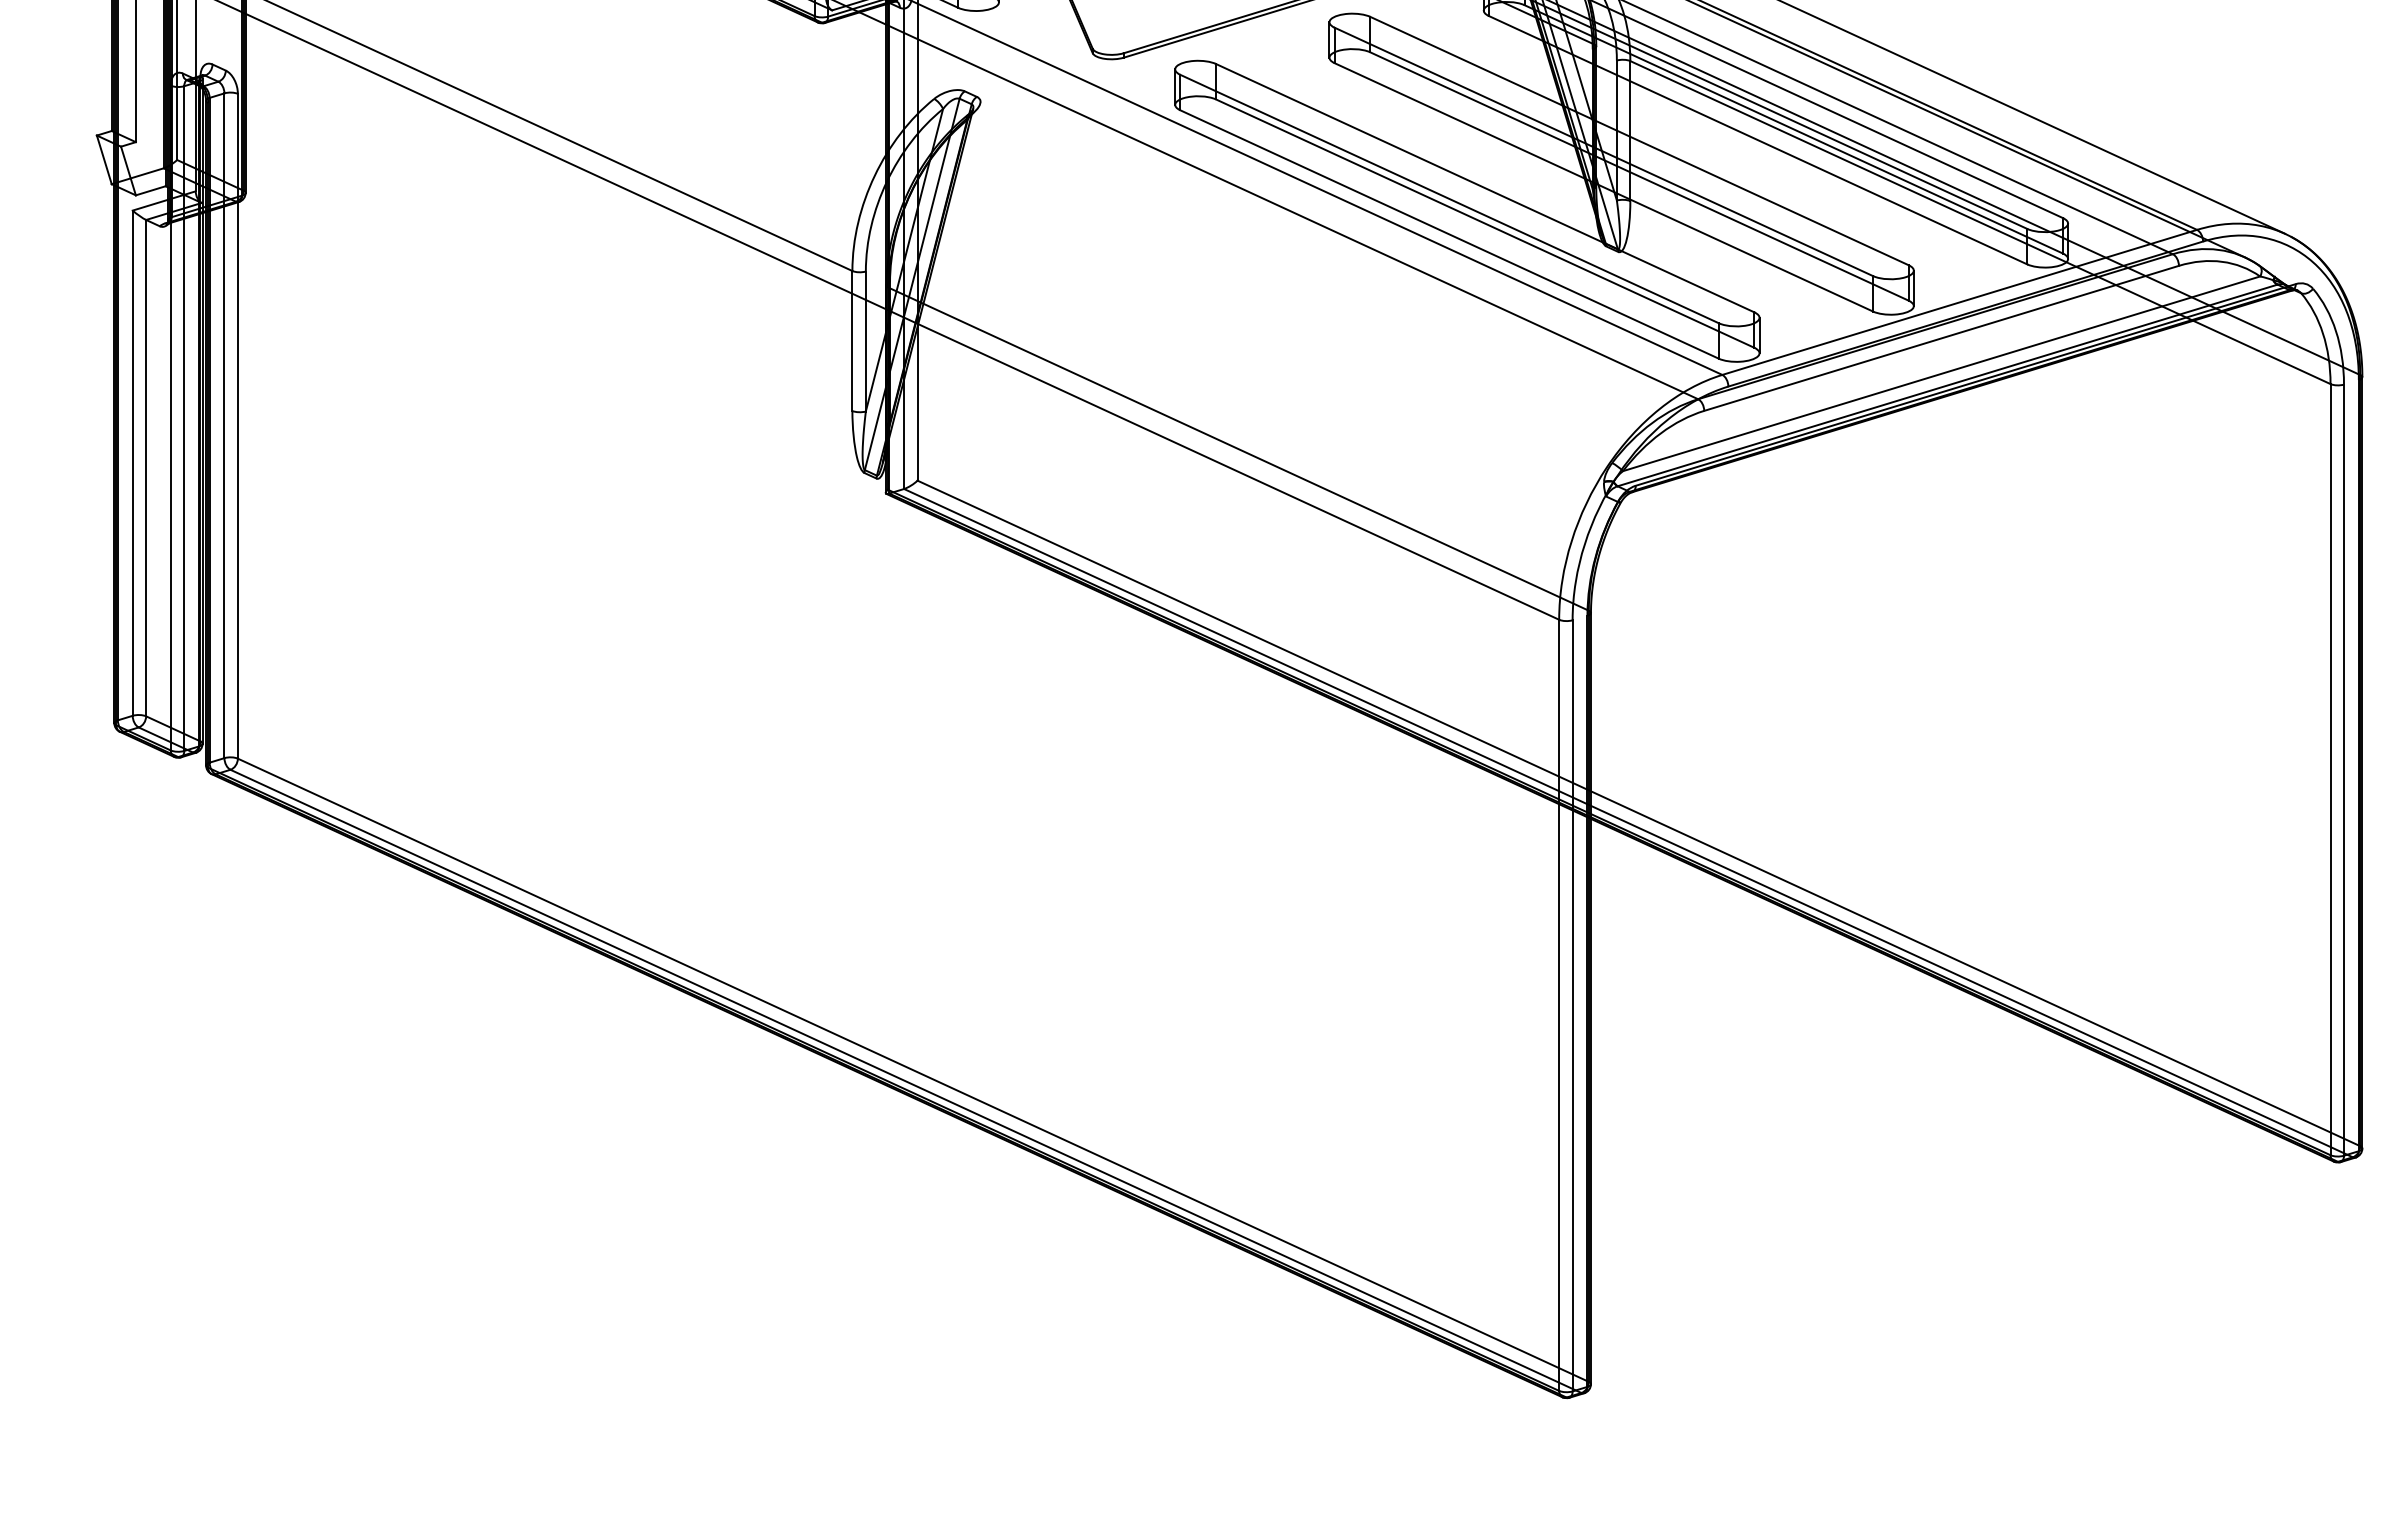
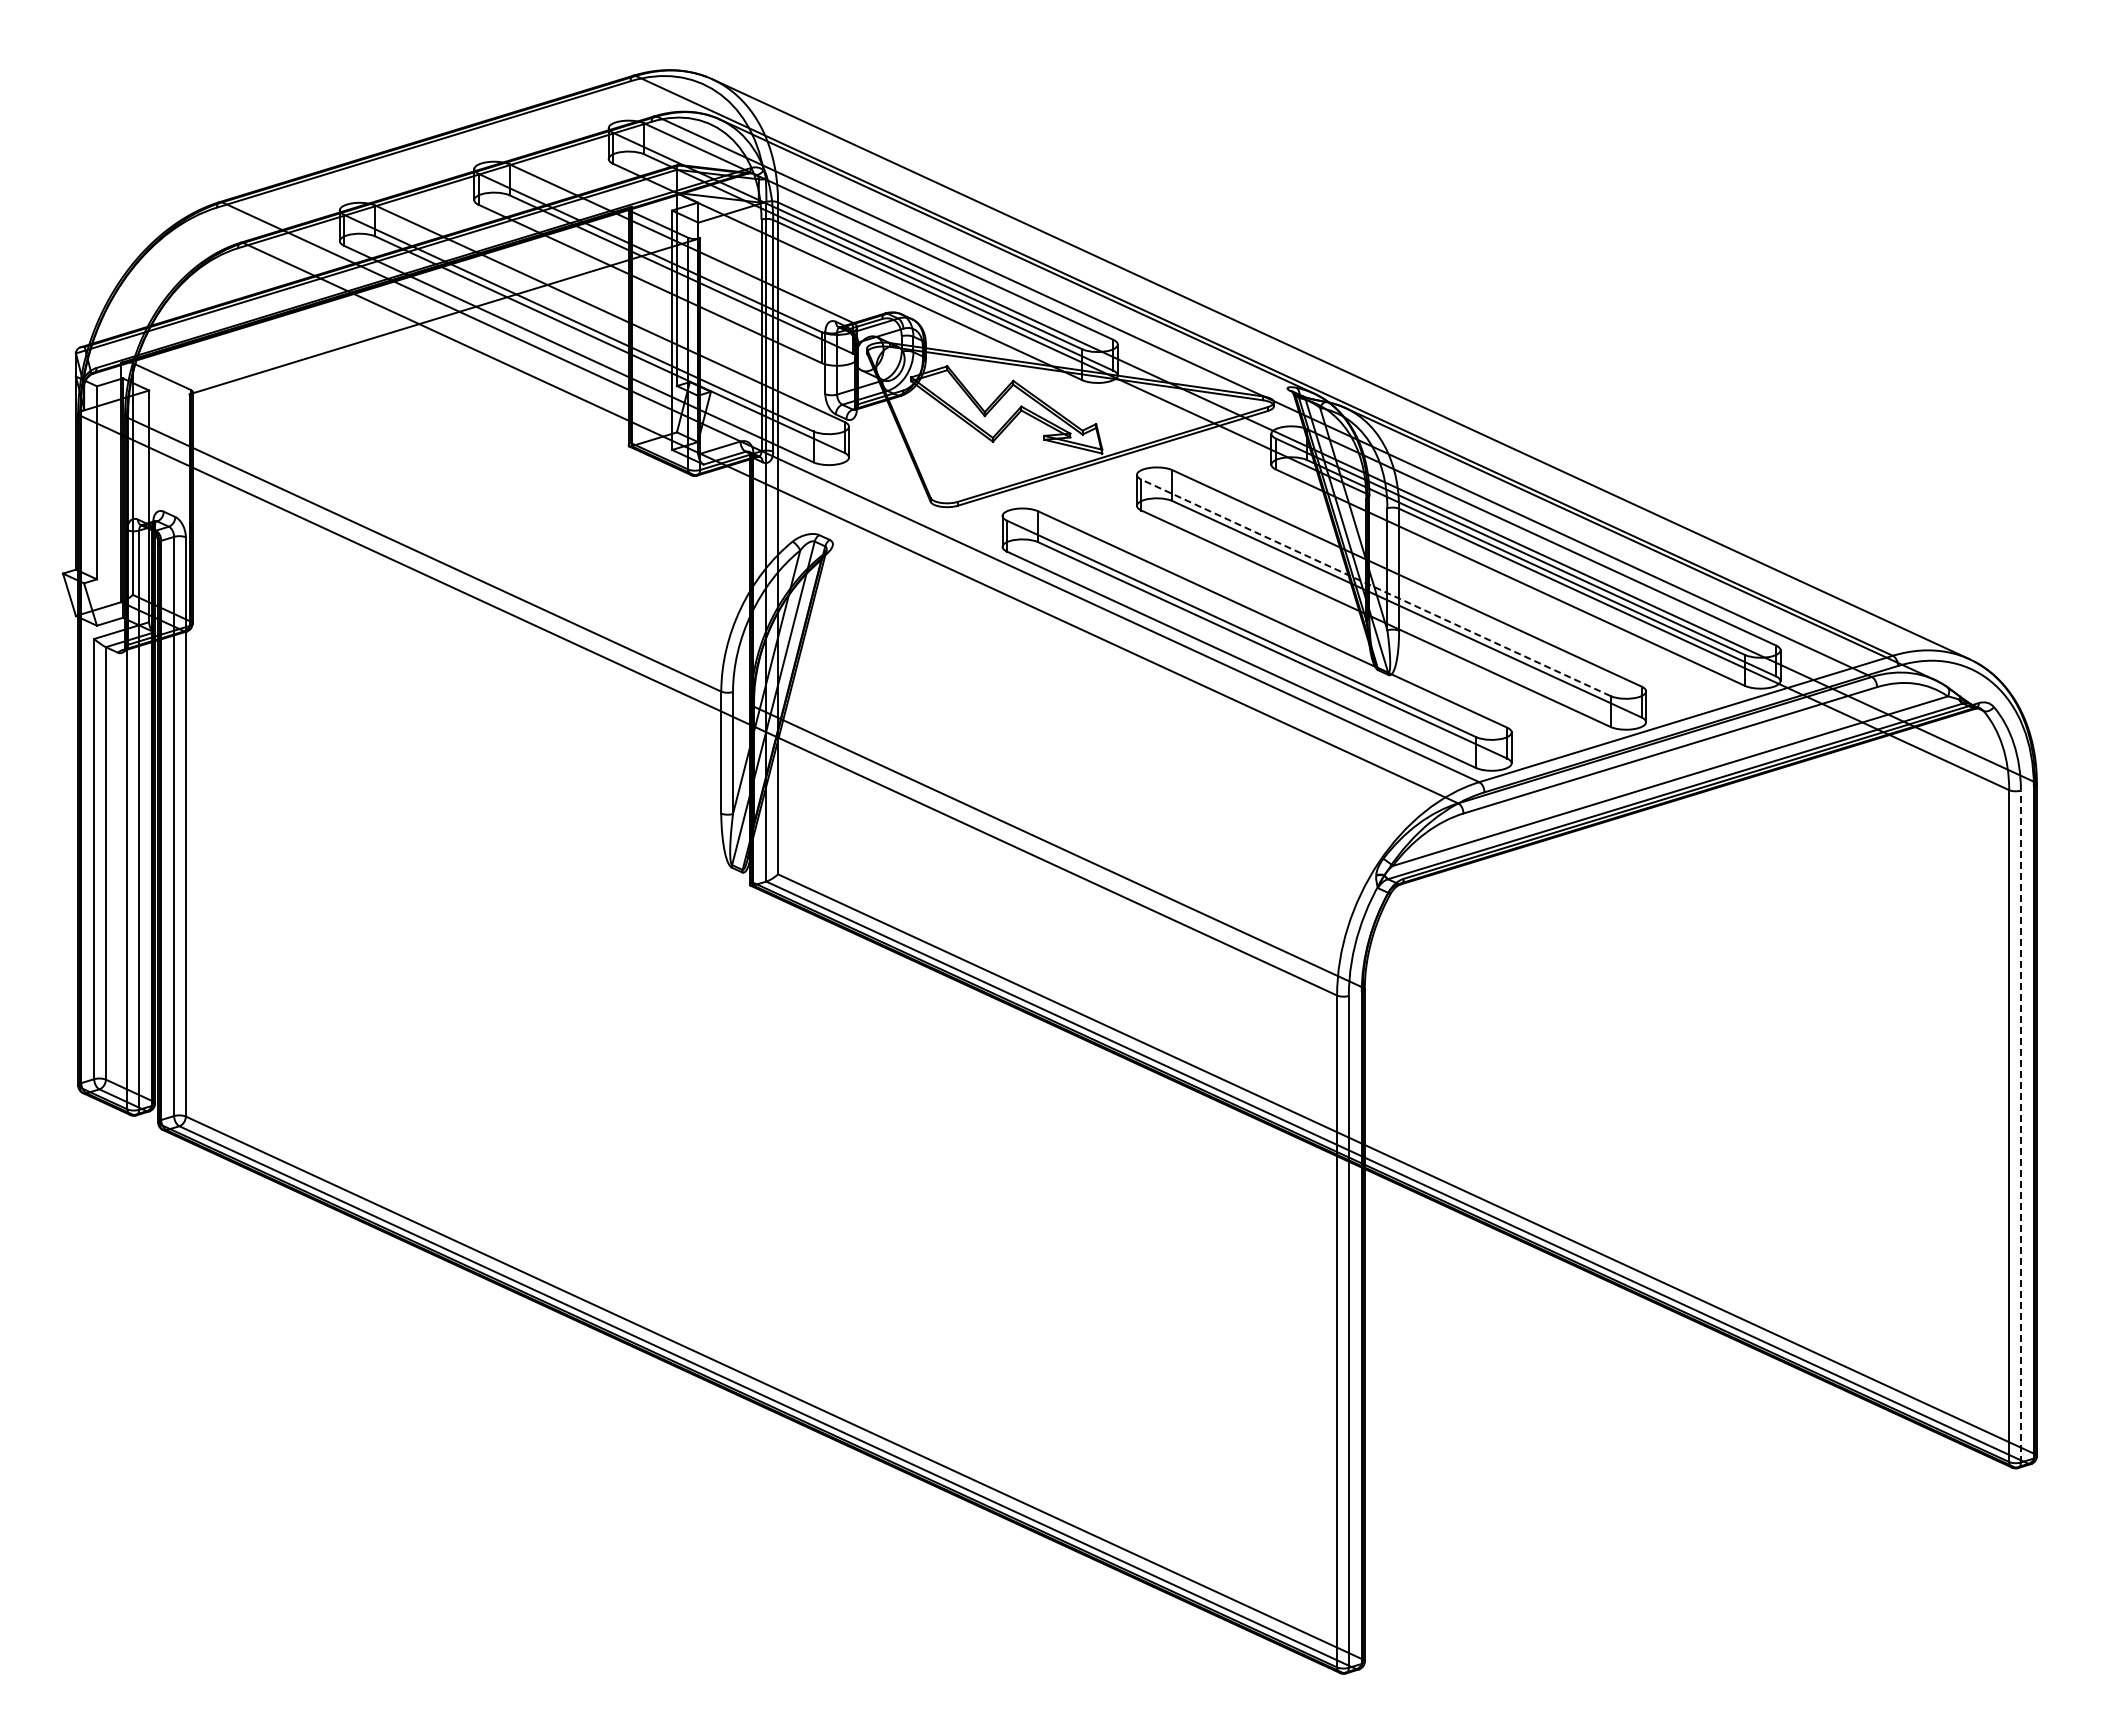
line: (1603, 151) -> (1375, 587), solid -> dashed
line: (2343, 770) -> (2020, 1126), solid -> dashed

